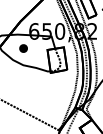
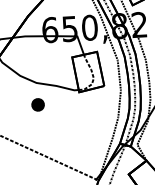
part: (23, 48) -> (37, 104), moved

